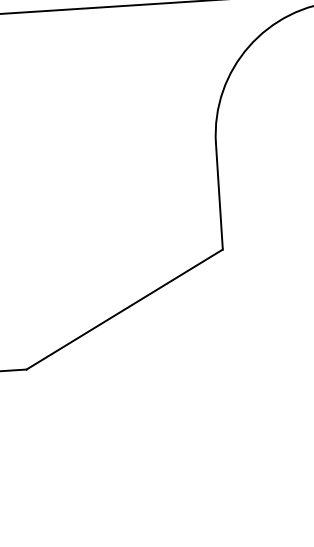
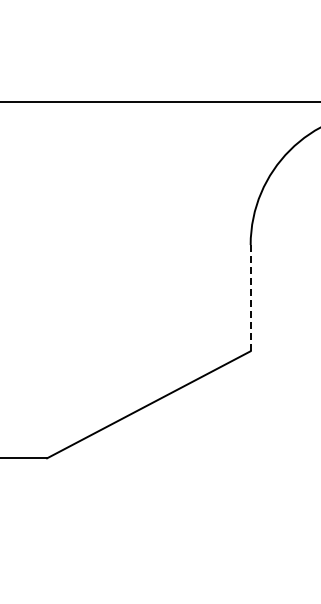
line: (219, 195) -> (250, 297), solid -> dashed

